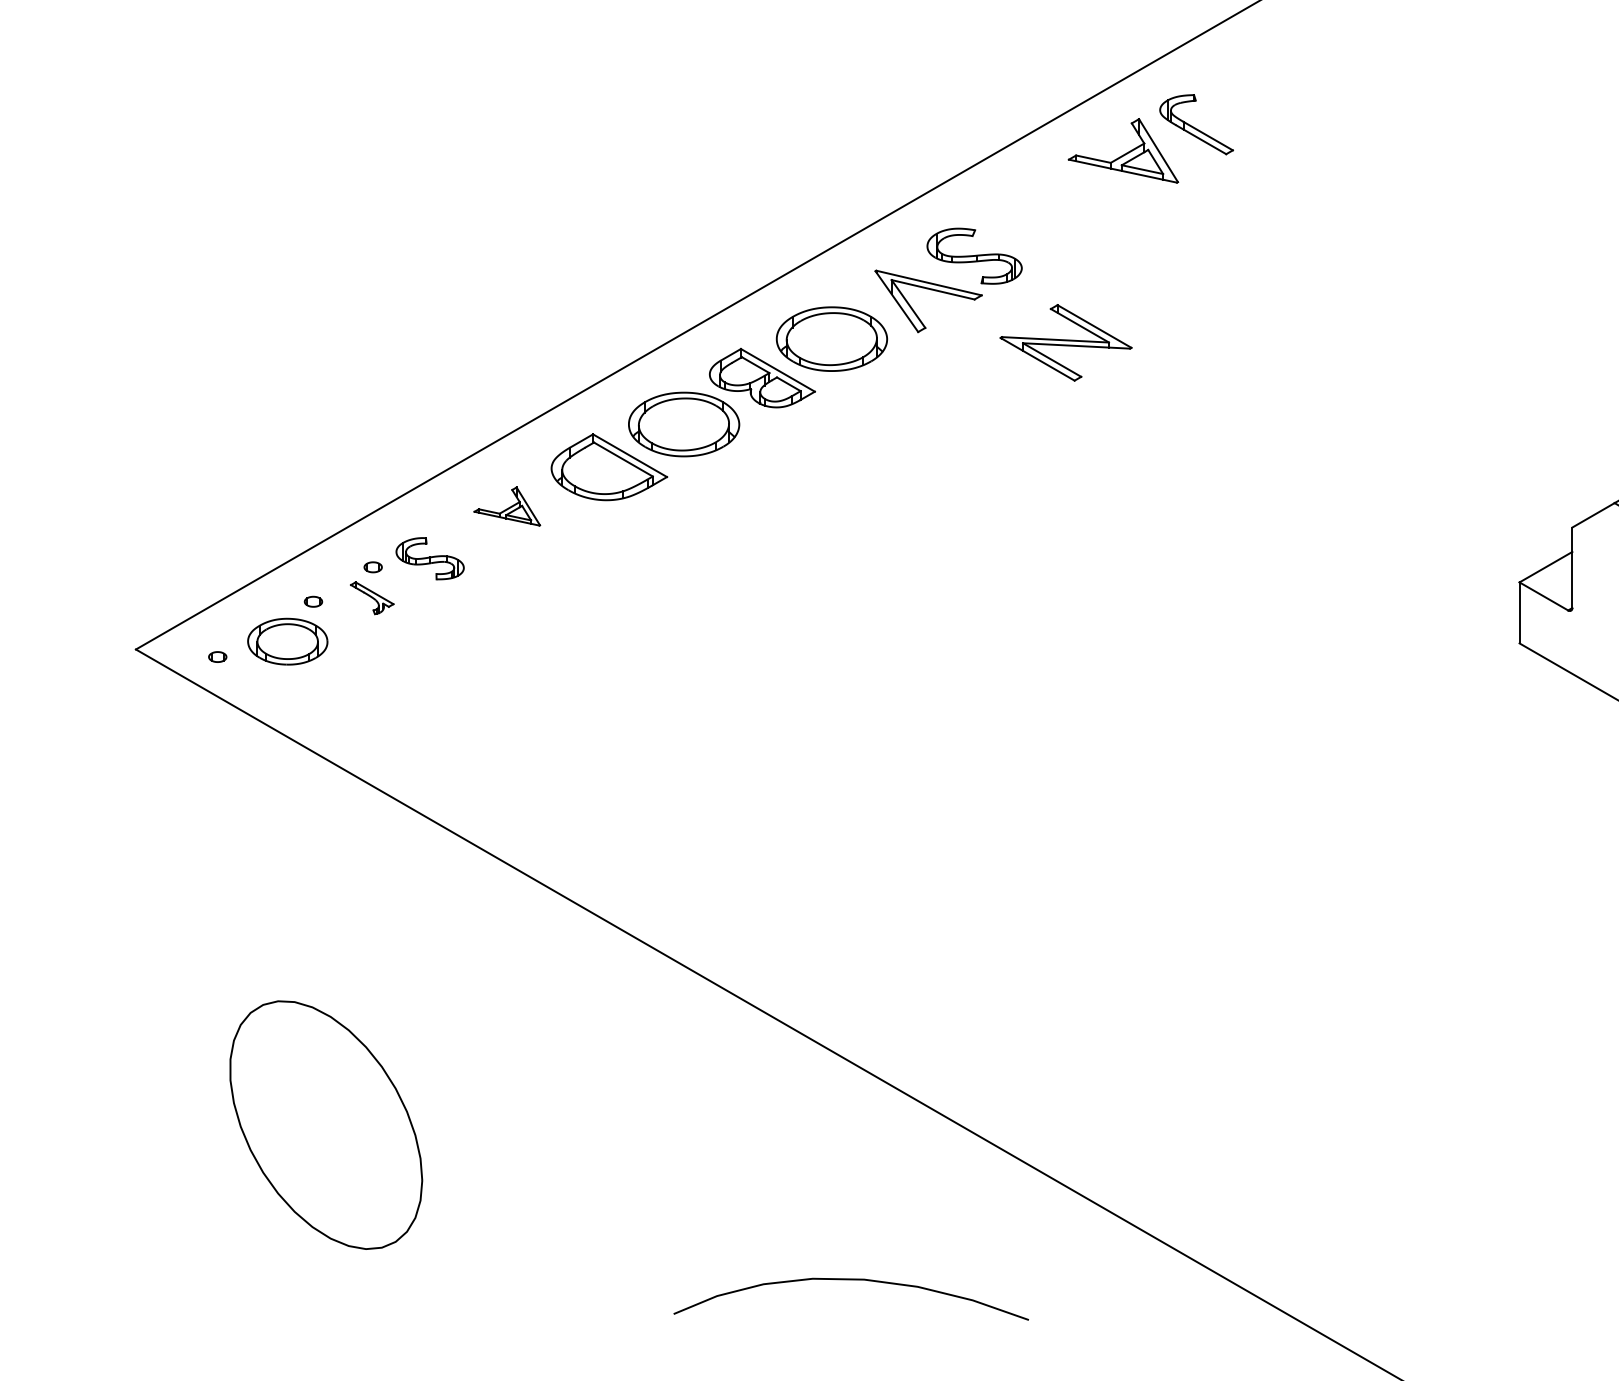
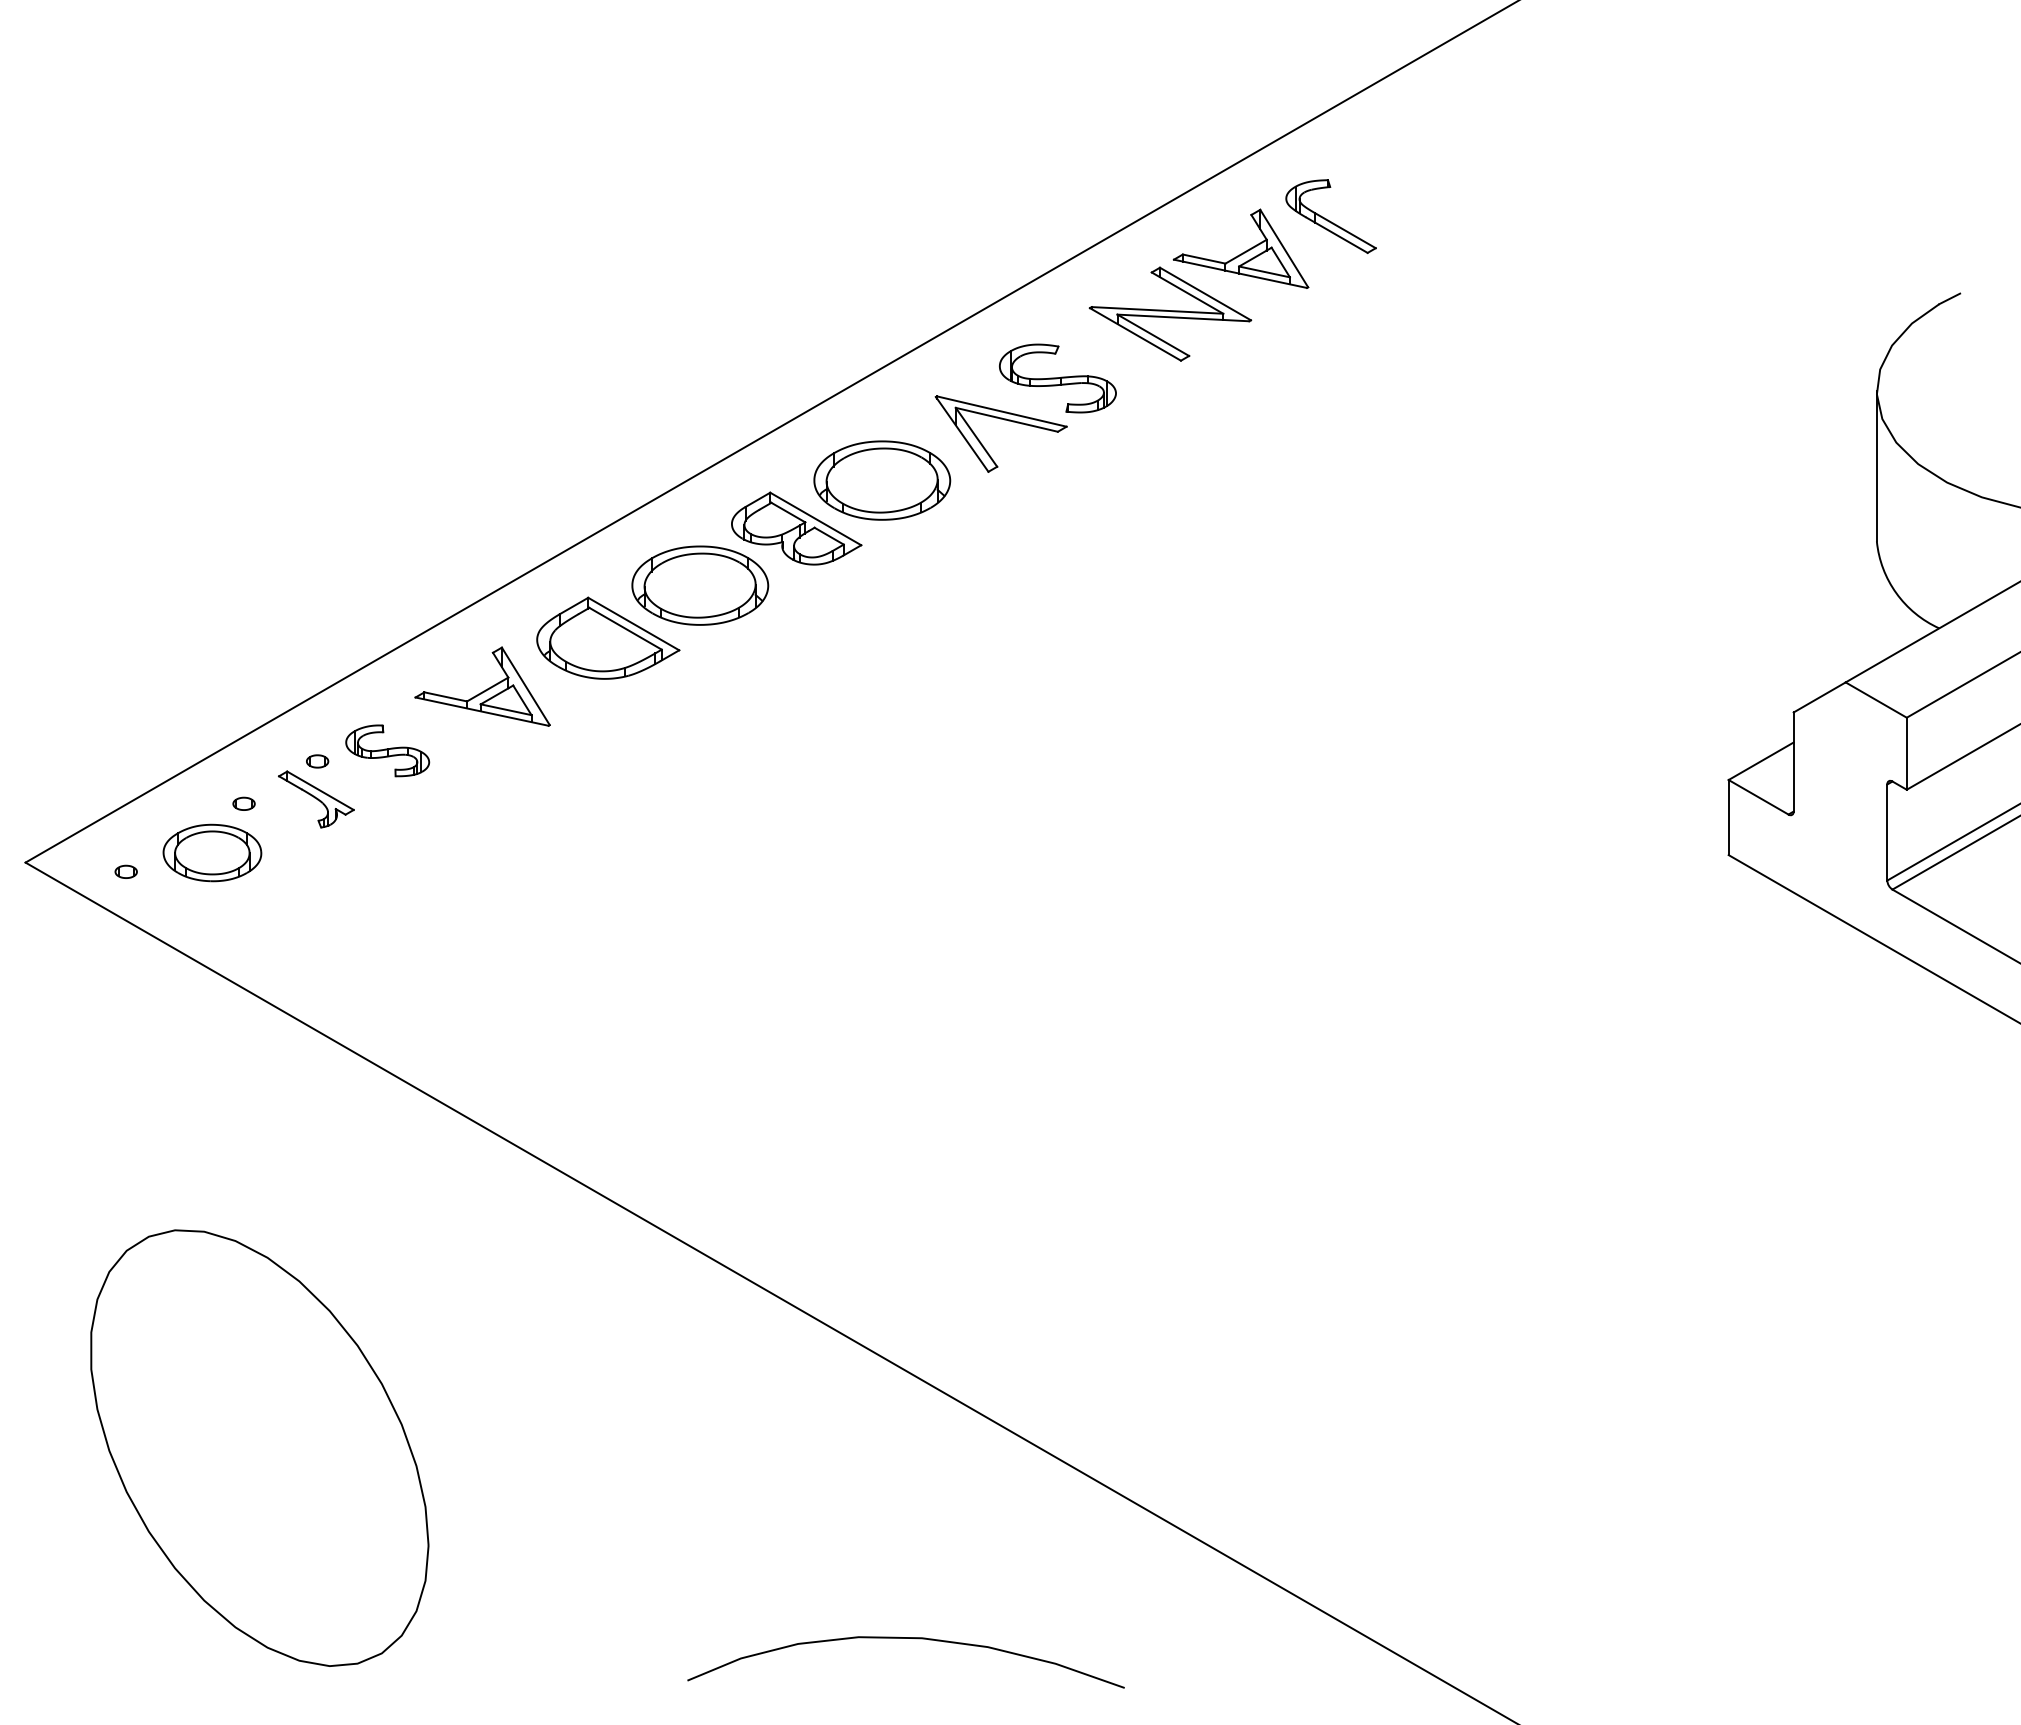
part: (1066, 342) -> (1170, 313), moved
part: (507, 506) -> (482, 686), size x1.67
part: (372, 598) -> (316, 799), size x1.43
part: (326, 1124) -> (259, 1447), size x1.43

